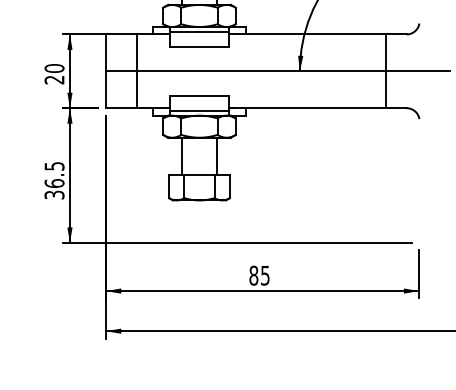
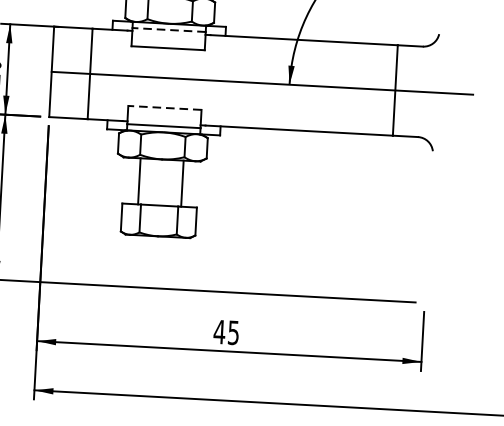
line: (199, 32) -> (169, 30), solid -> dashed
line: (199, 95) -> (164, 107), solid -> dashed
text: (253, 275) -> (219, 331), 85 -> 45

